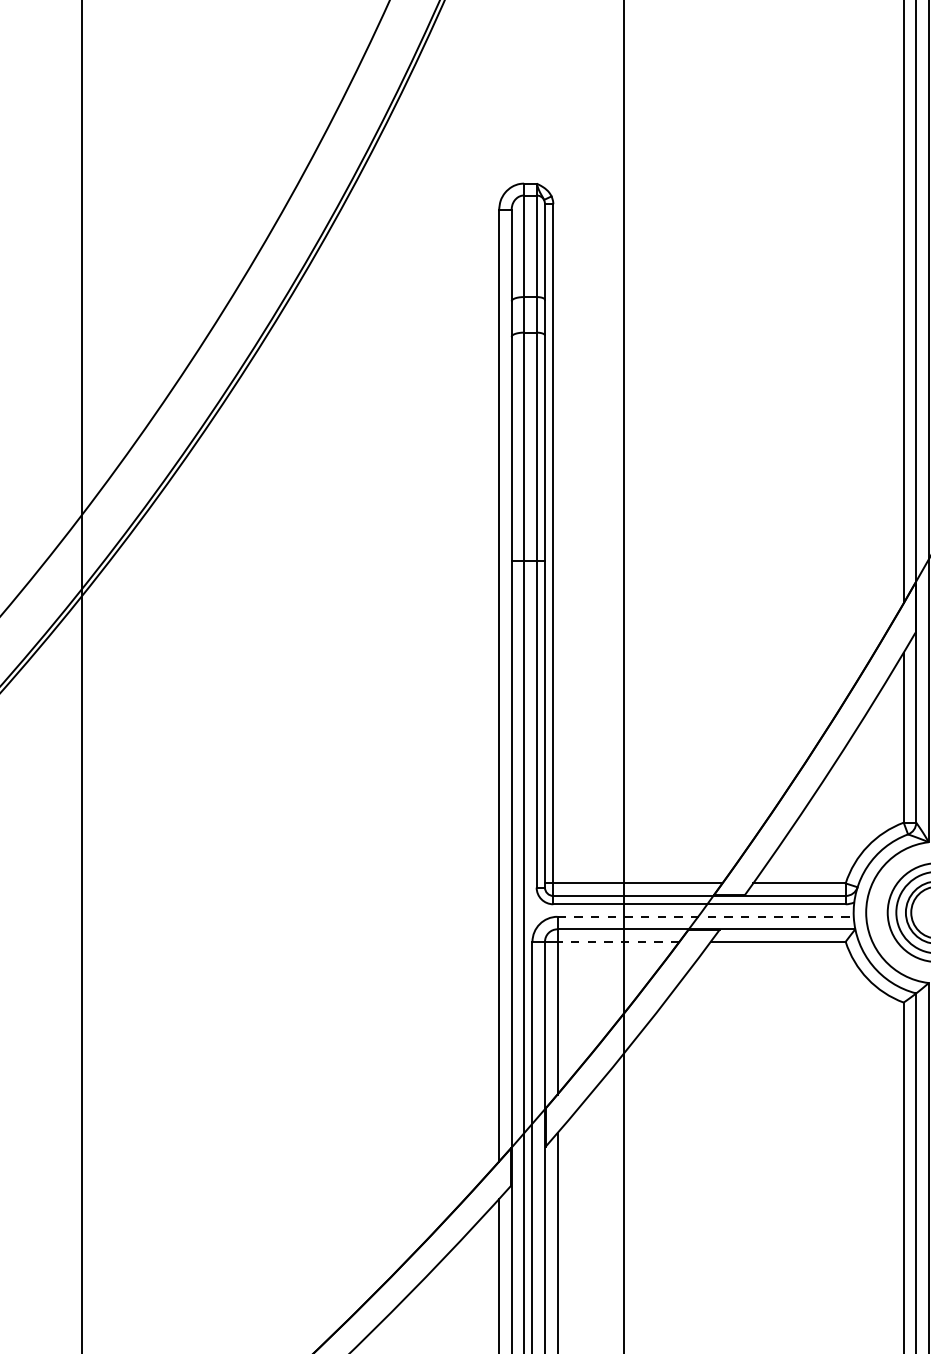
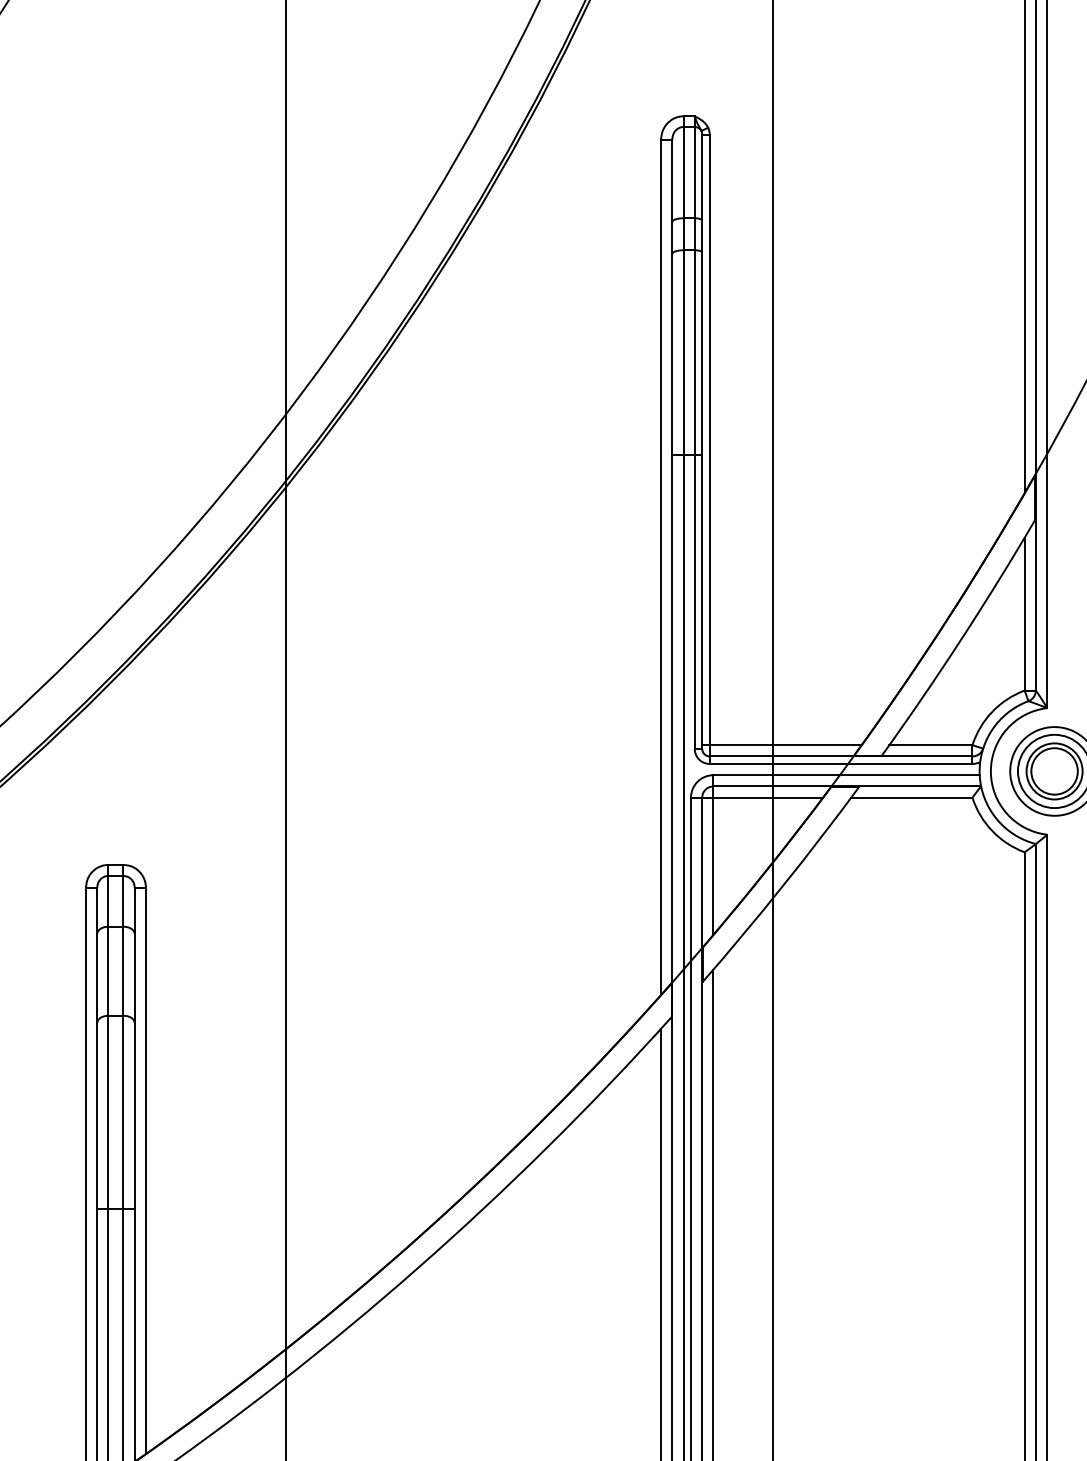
line: (706, 917) -> (847, 775), dashed -> solid
line: (618, 941) -> (768, 797), dashed -> solid

